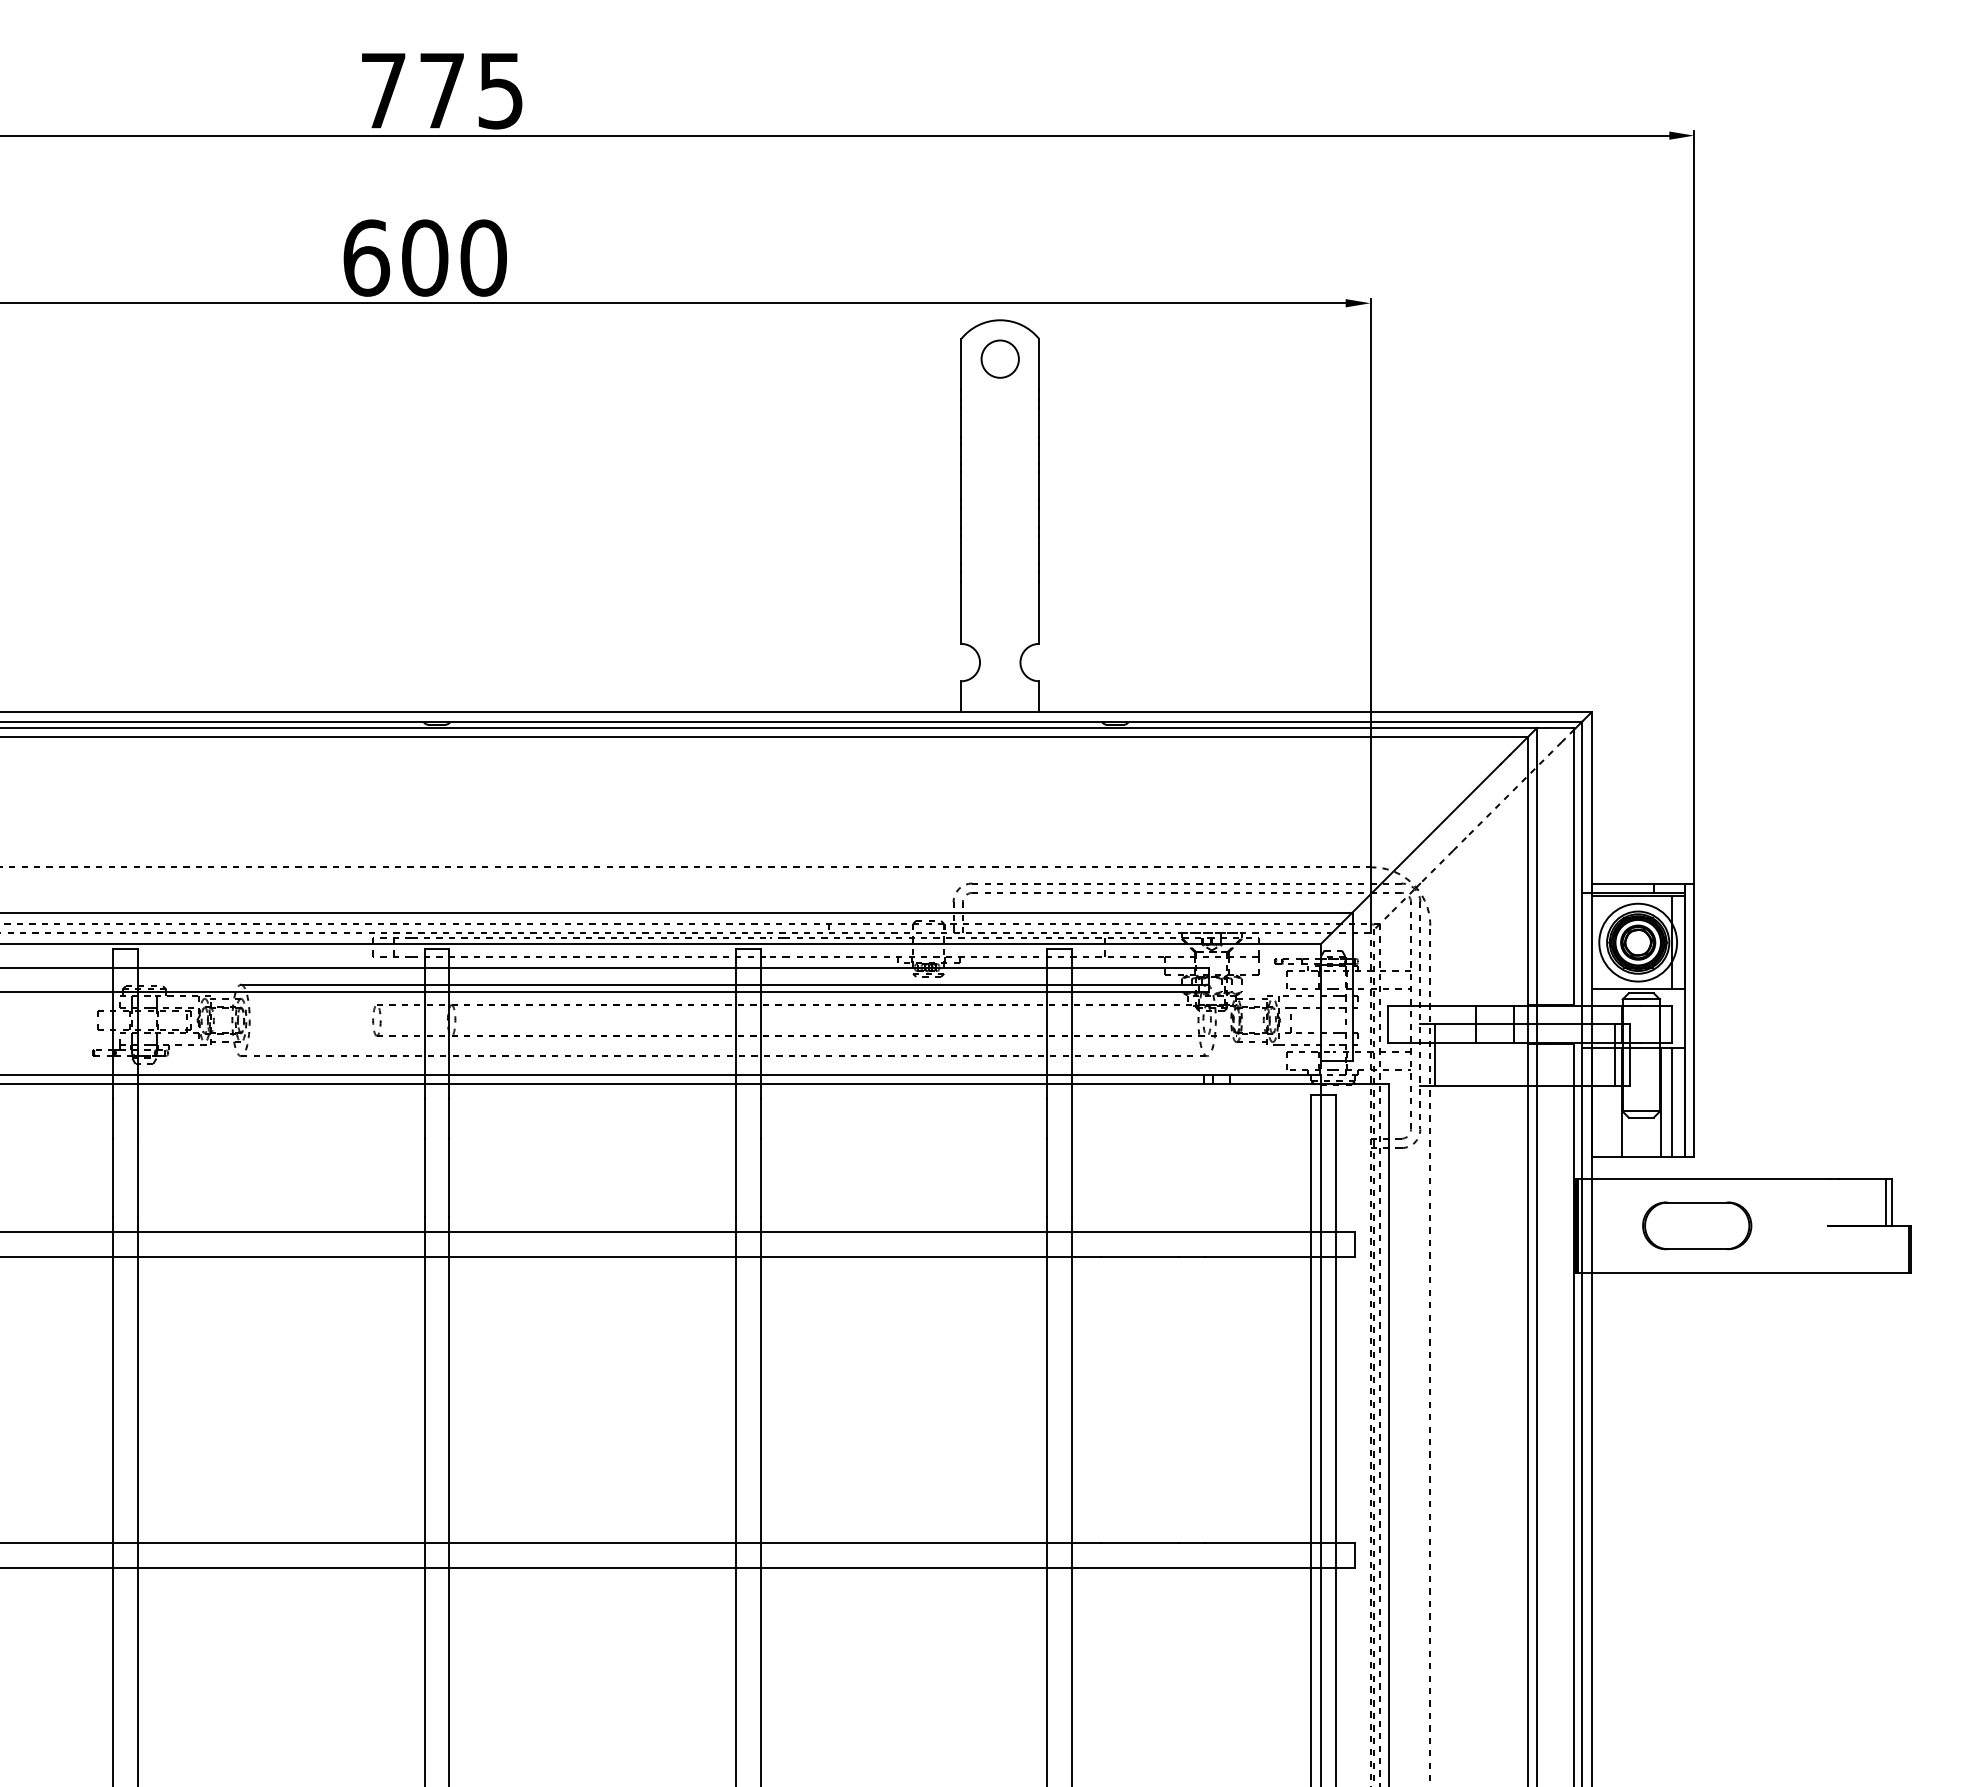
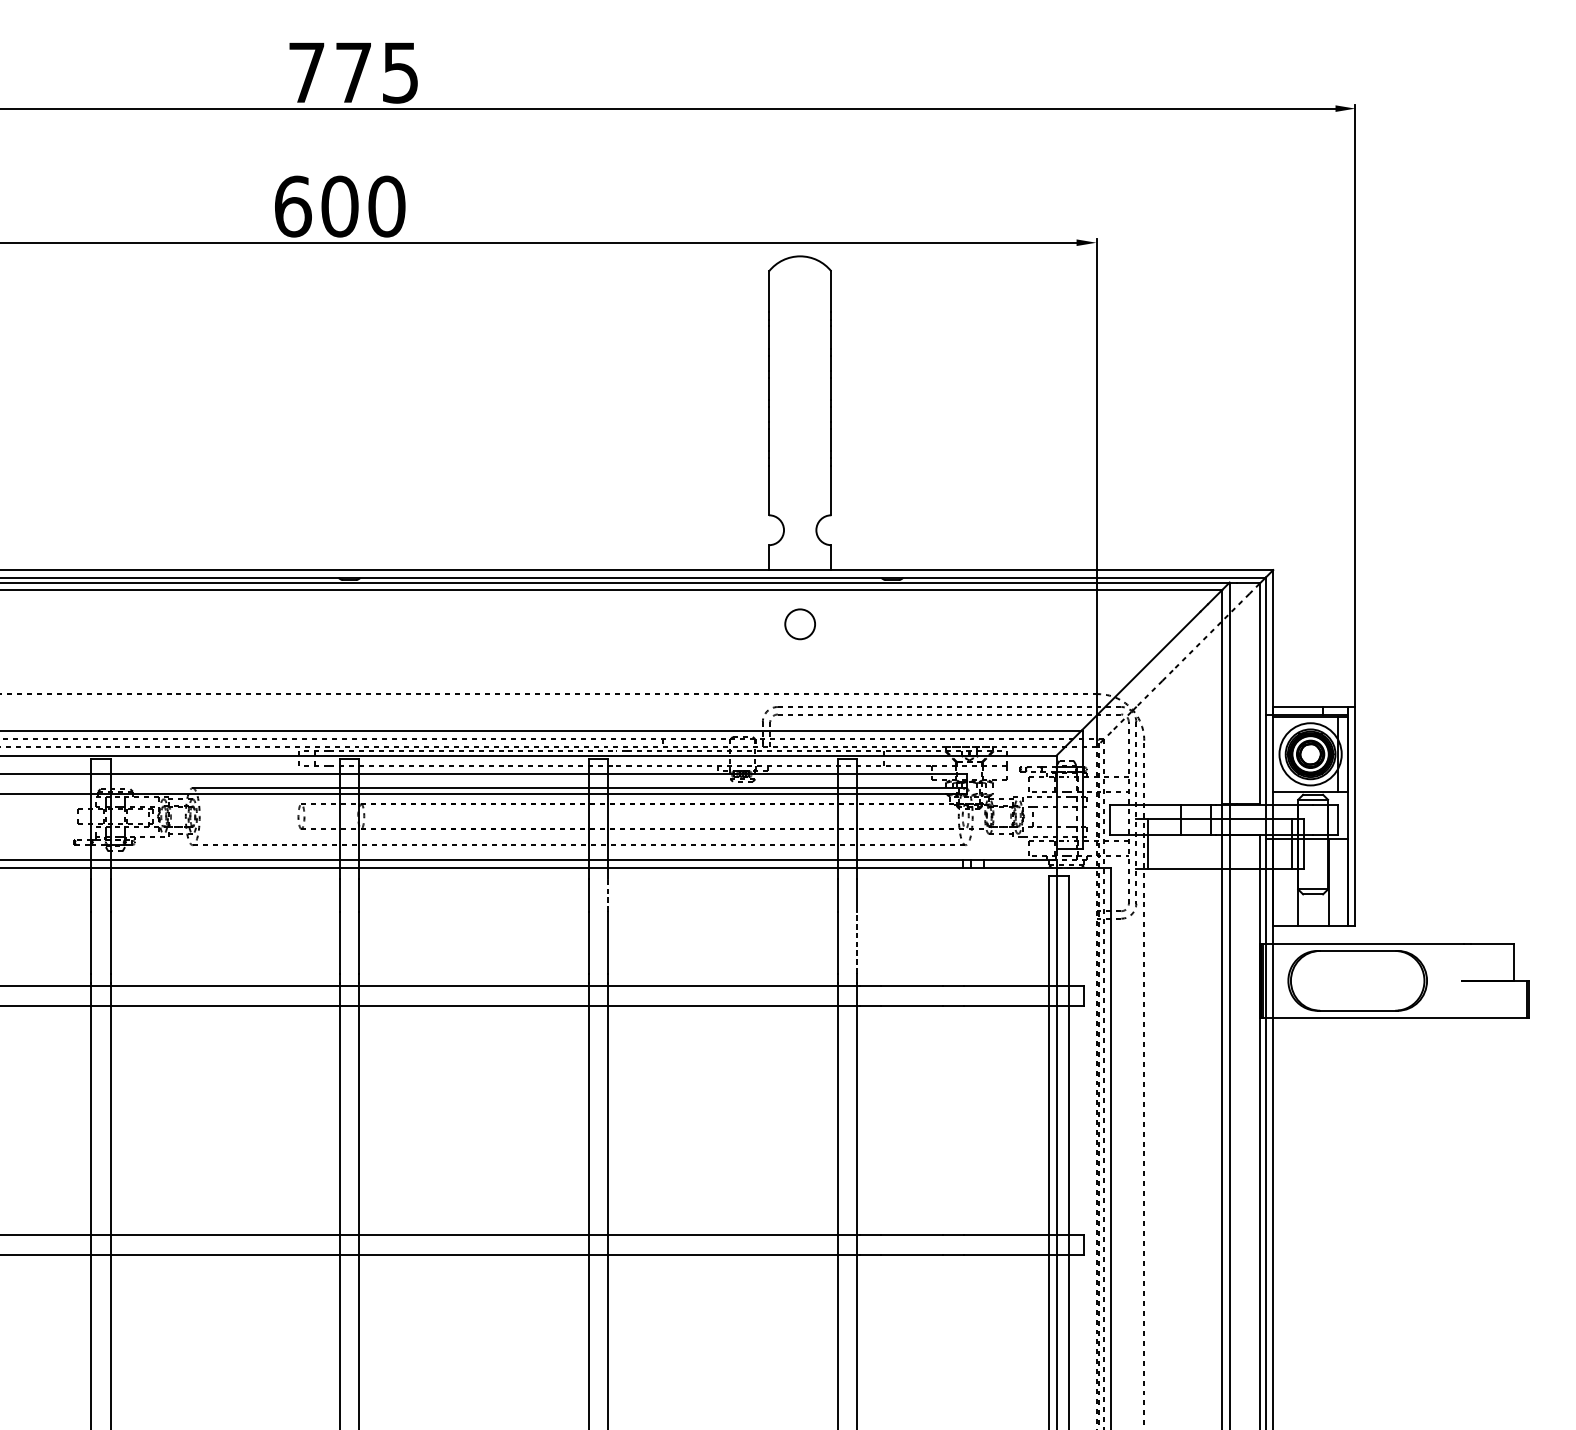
circle: (999, 358) -> (799, 623), moved
line: (1672, 1102) -> (1338, 882), removed
line: (760, 1118) -> (608, 895), solid -> dashed
line: (1071, 1178) -> (857, 943), solid -> dashed
line: (1886, 1202) -> (1509, 962), removed
part: (1697, 1225) -> (1358, 980), size x1.6

